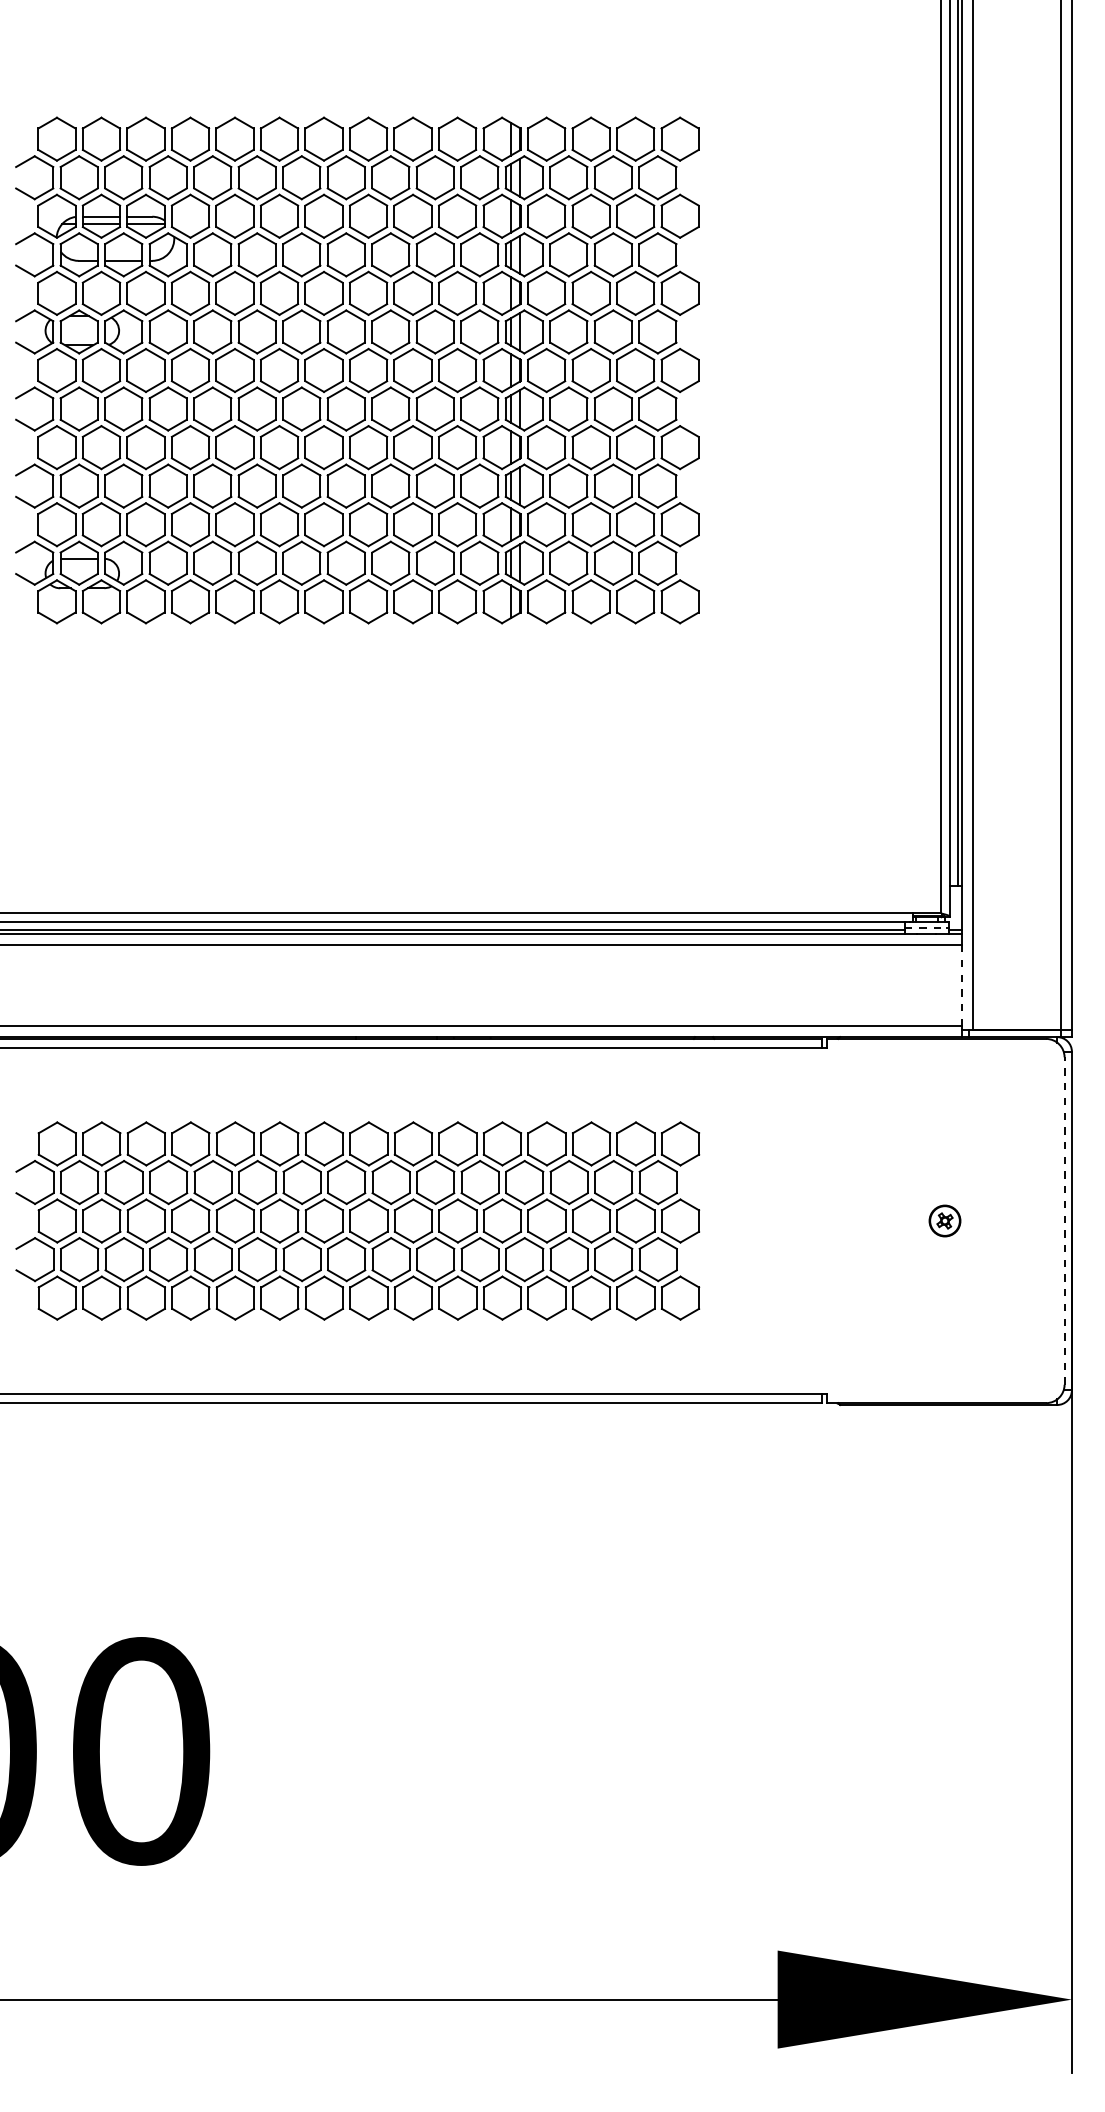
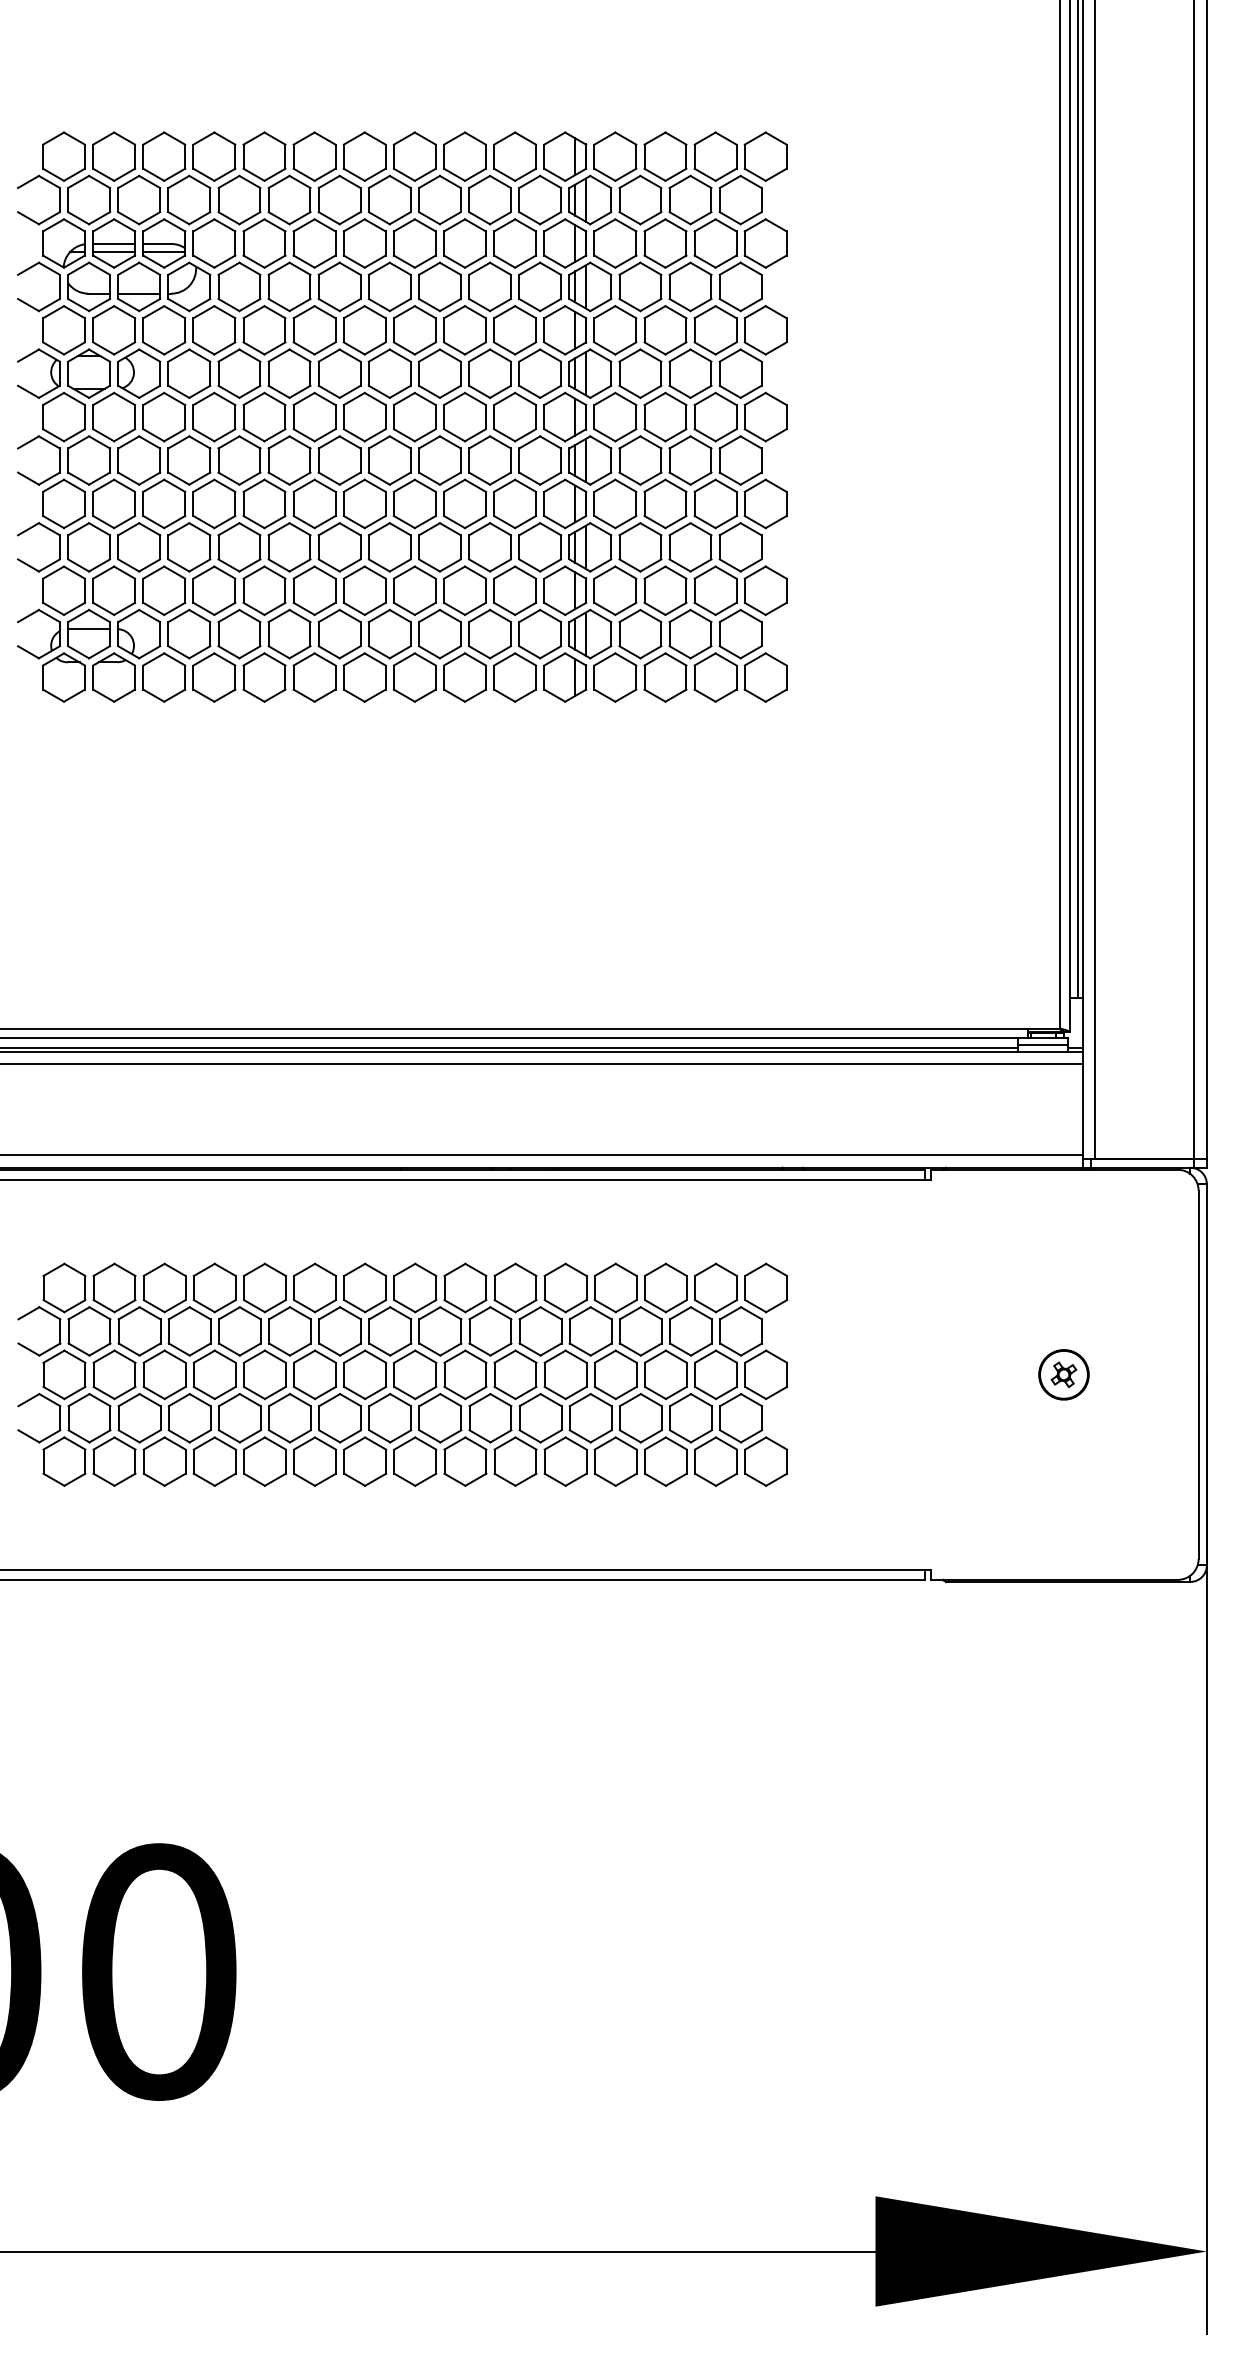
line: (926, 928) -> (1043, 1045), dashed -> solid
line: (961, 985) -> (1082, 1109), dashed -> solid
part: (944, 1220) -> (1063, 1374), size x1.43
line: (1064, 1221) -> (1198, 1375), dashed -> solid

